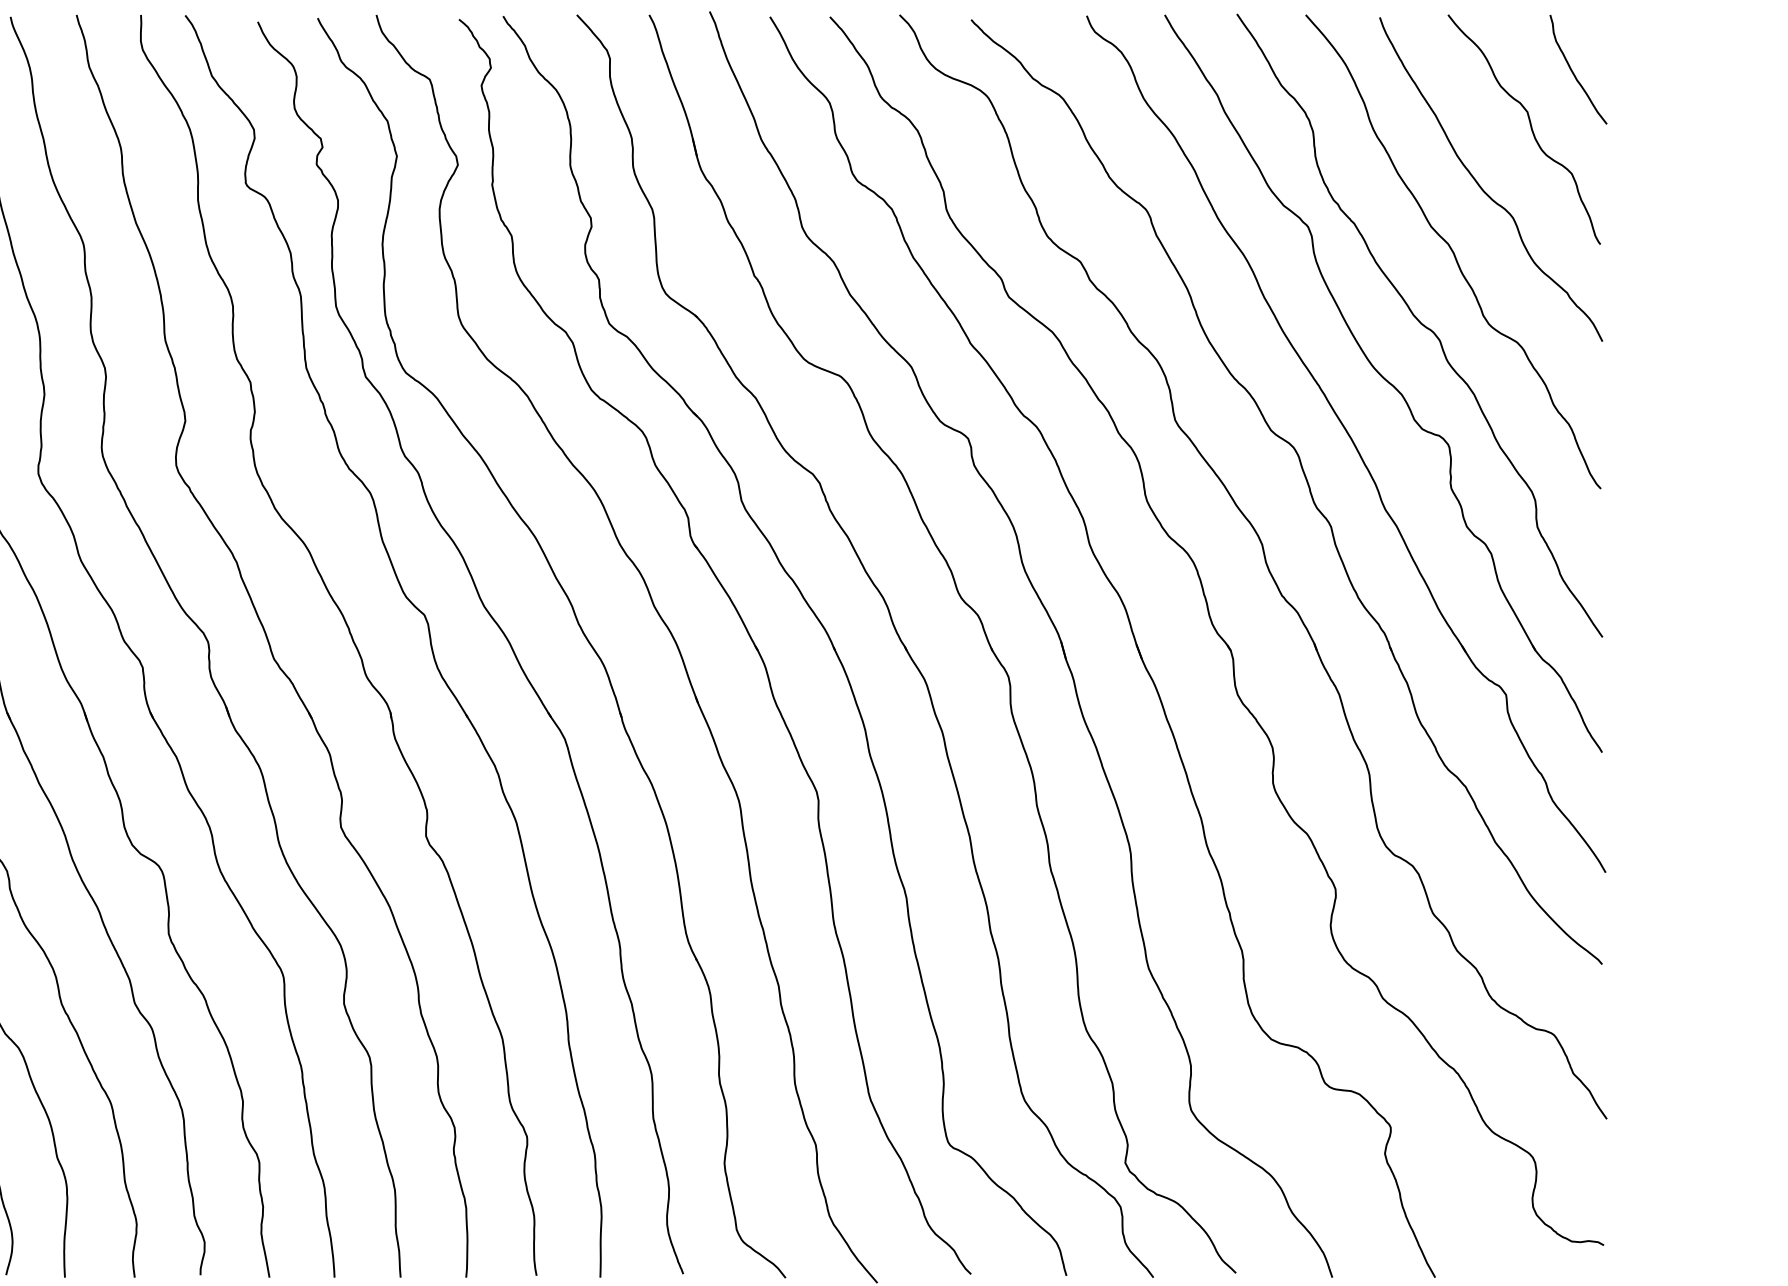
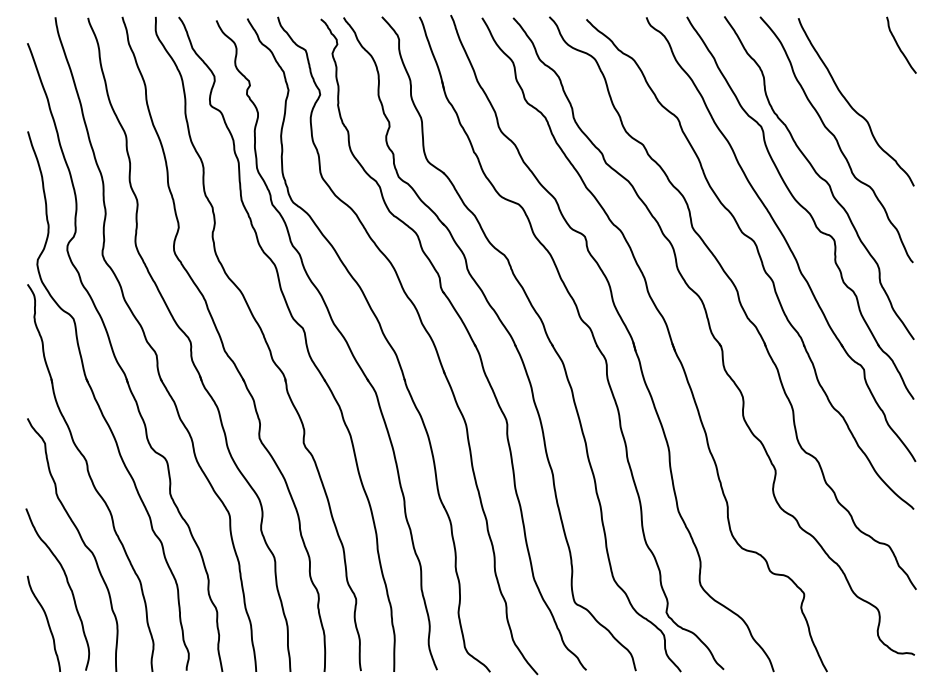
curve: (1530, 129) -> (876, 76), removed

